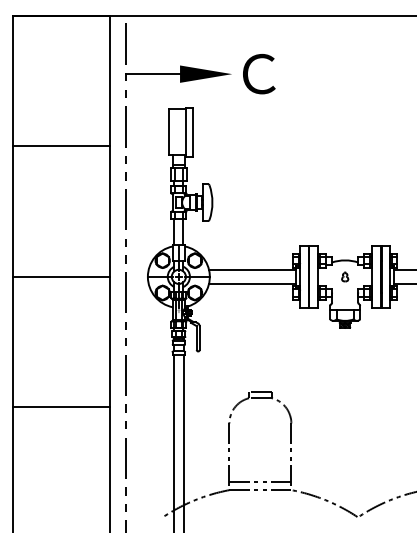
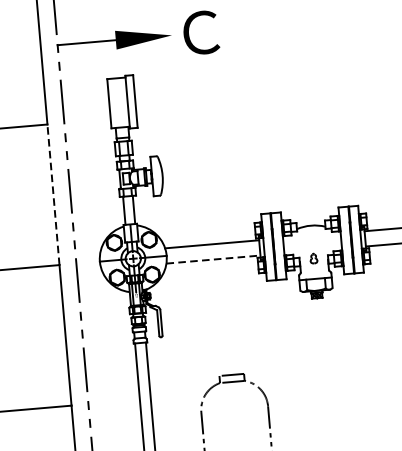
line: (110, 211) -> (53, 194), solid -> dashed
part: (345, 276) -> (314, 258), moved
line: (252, 283) -> (213, 259), solid -> dashed

